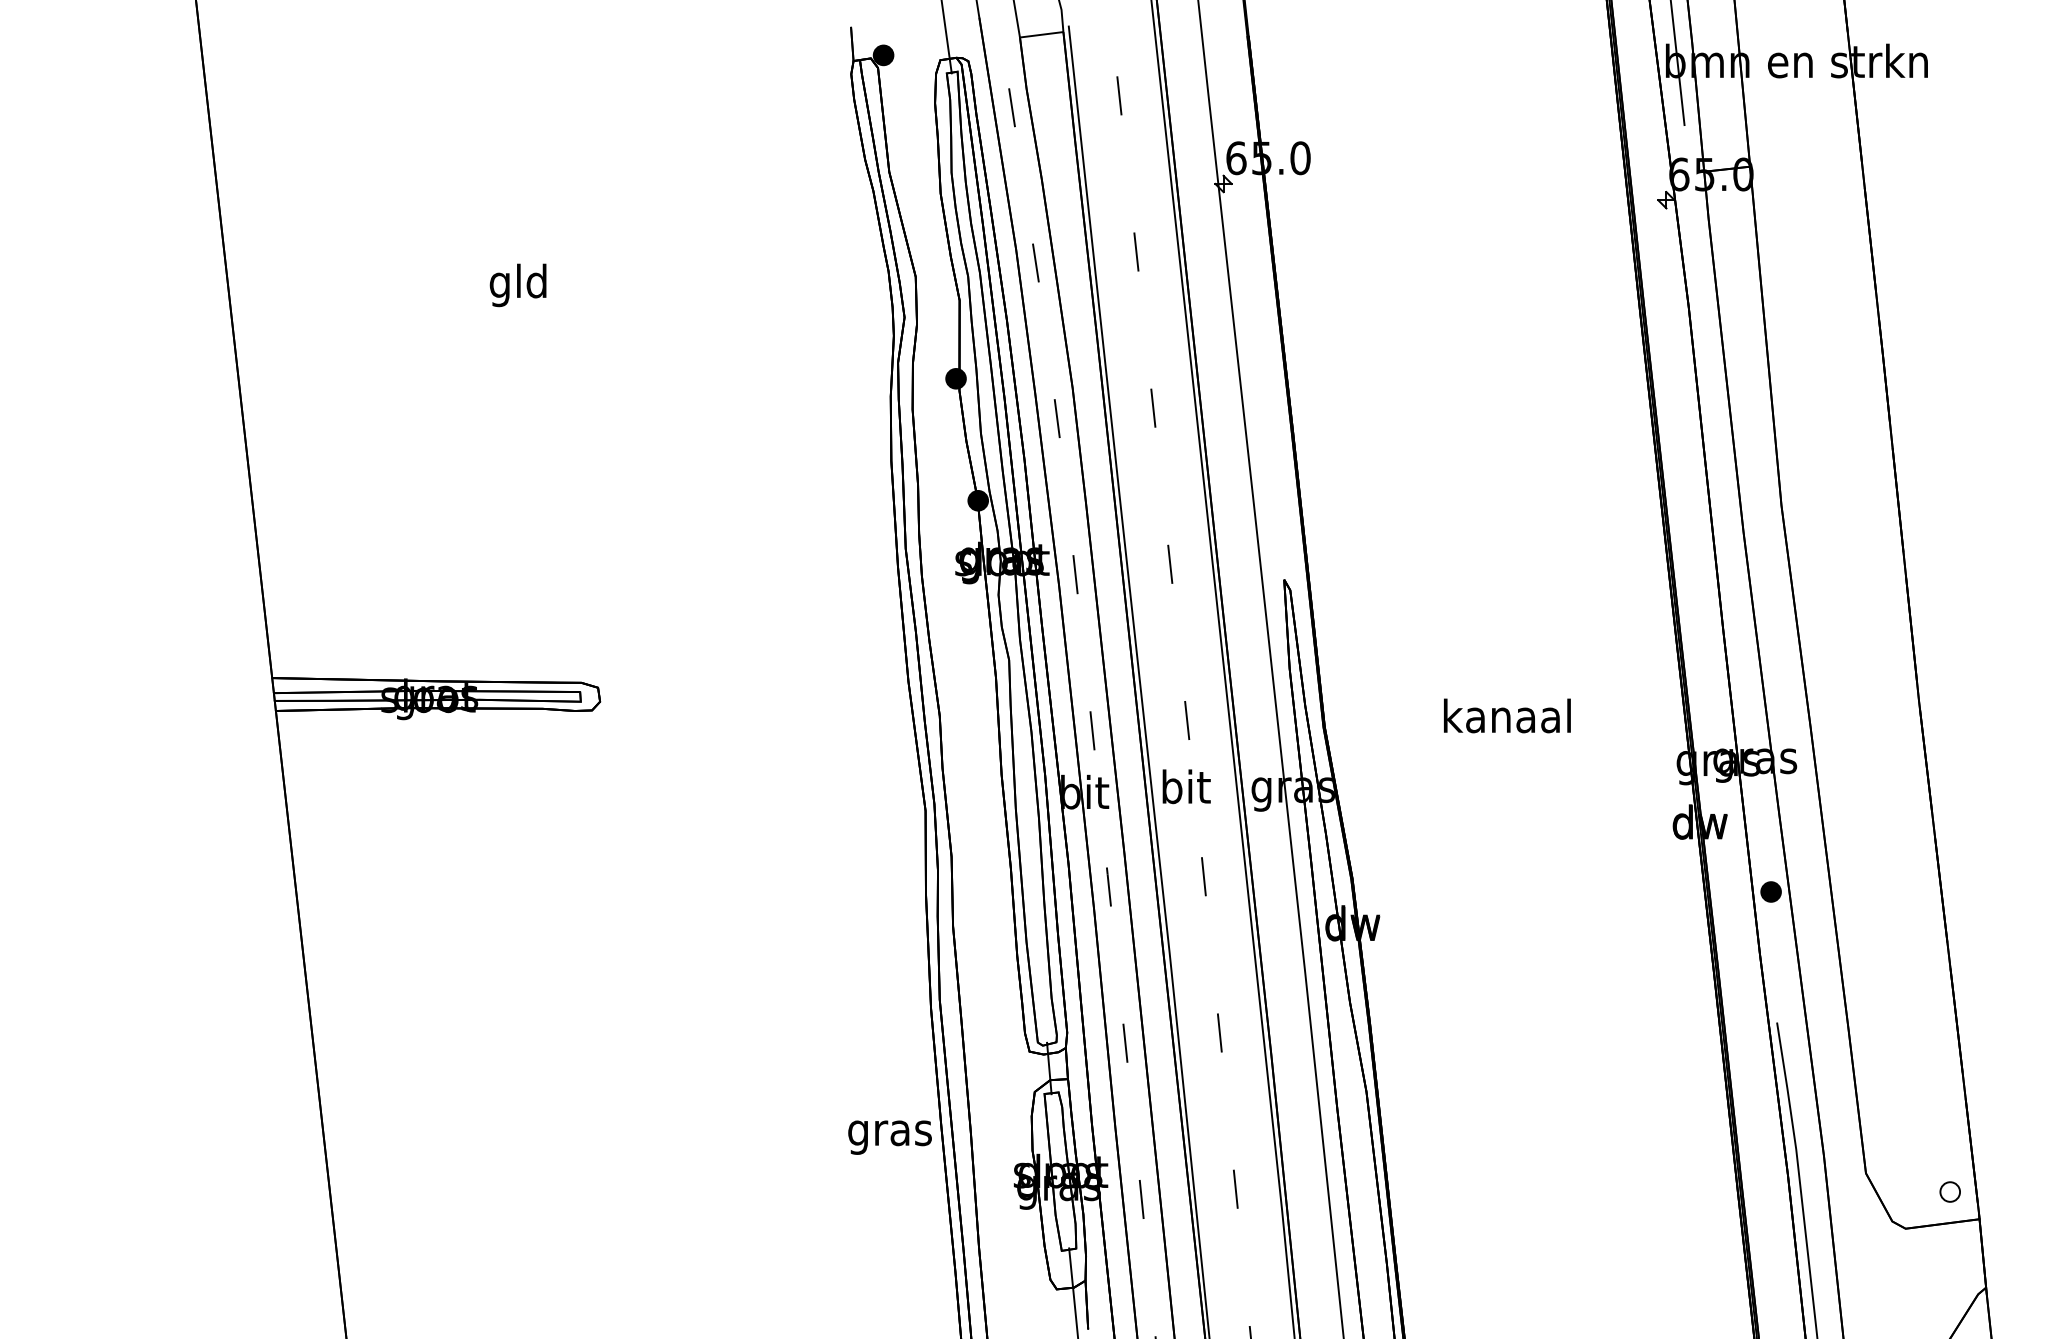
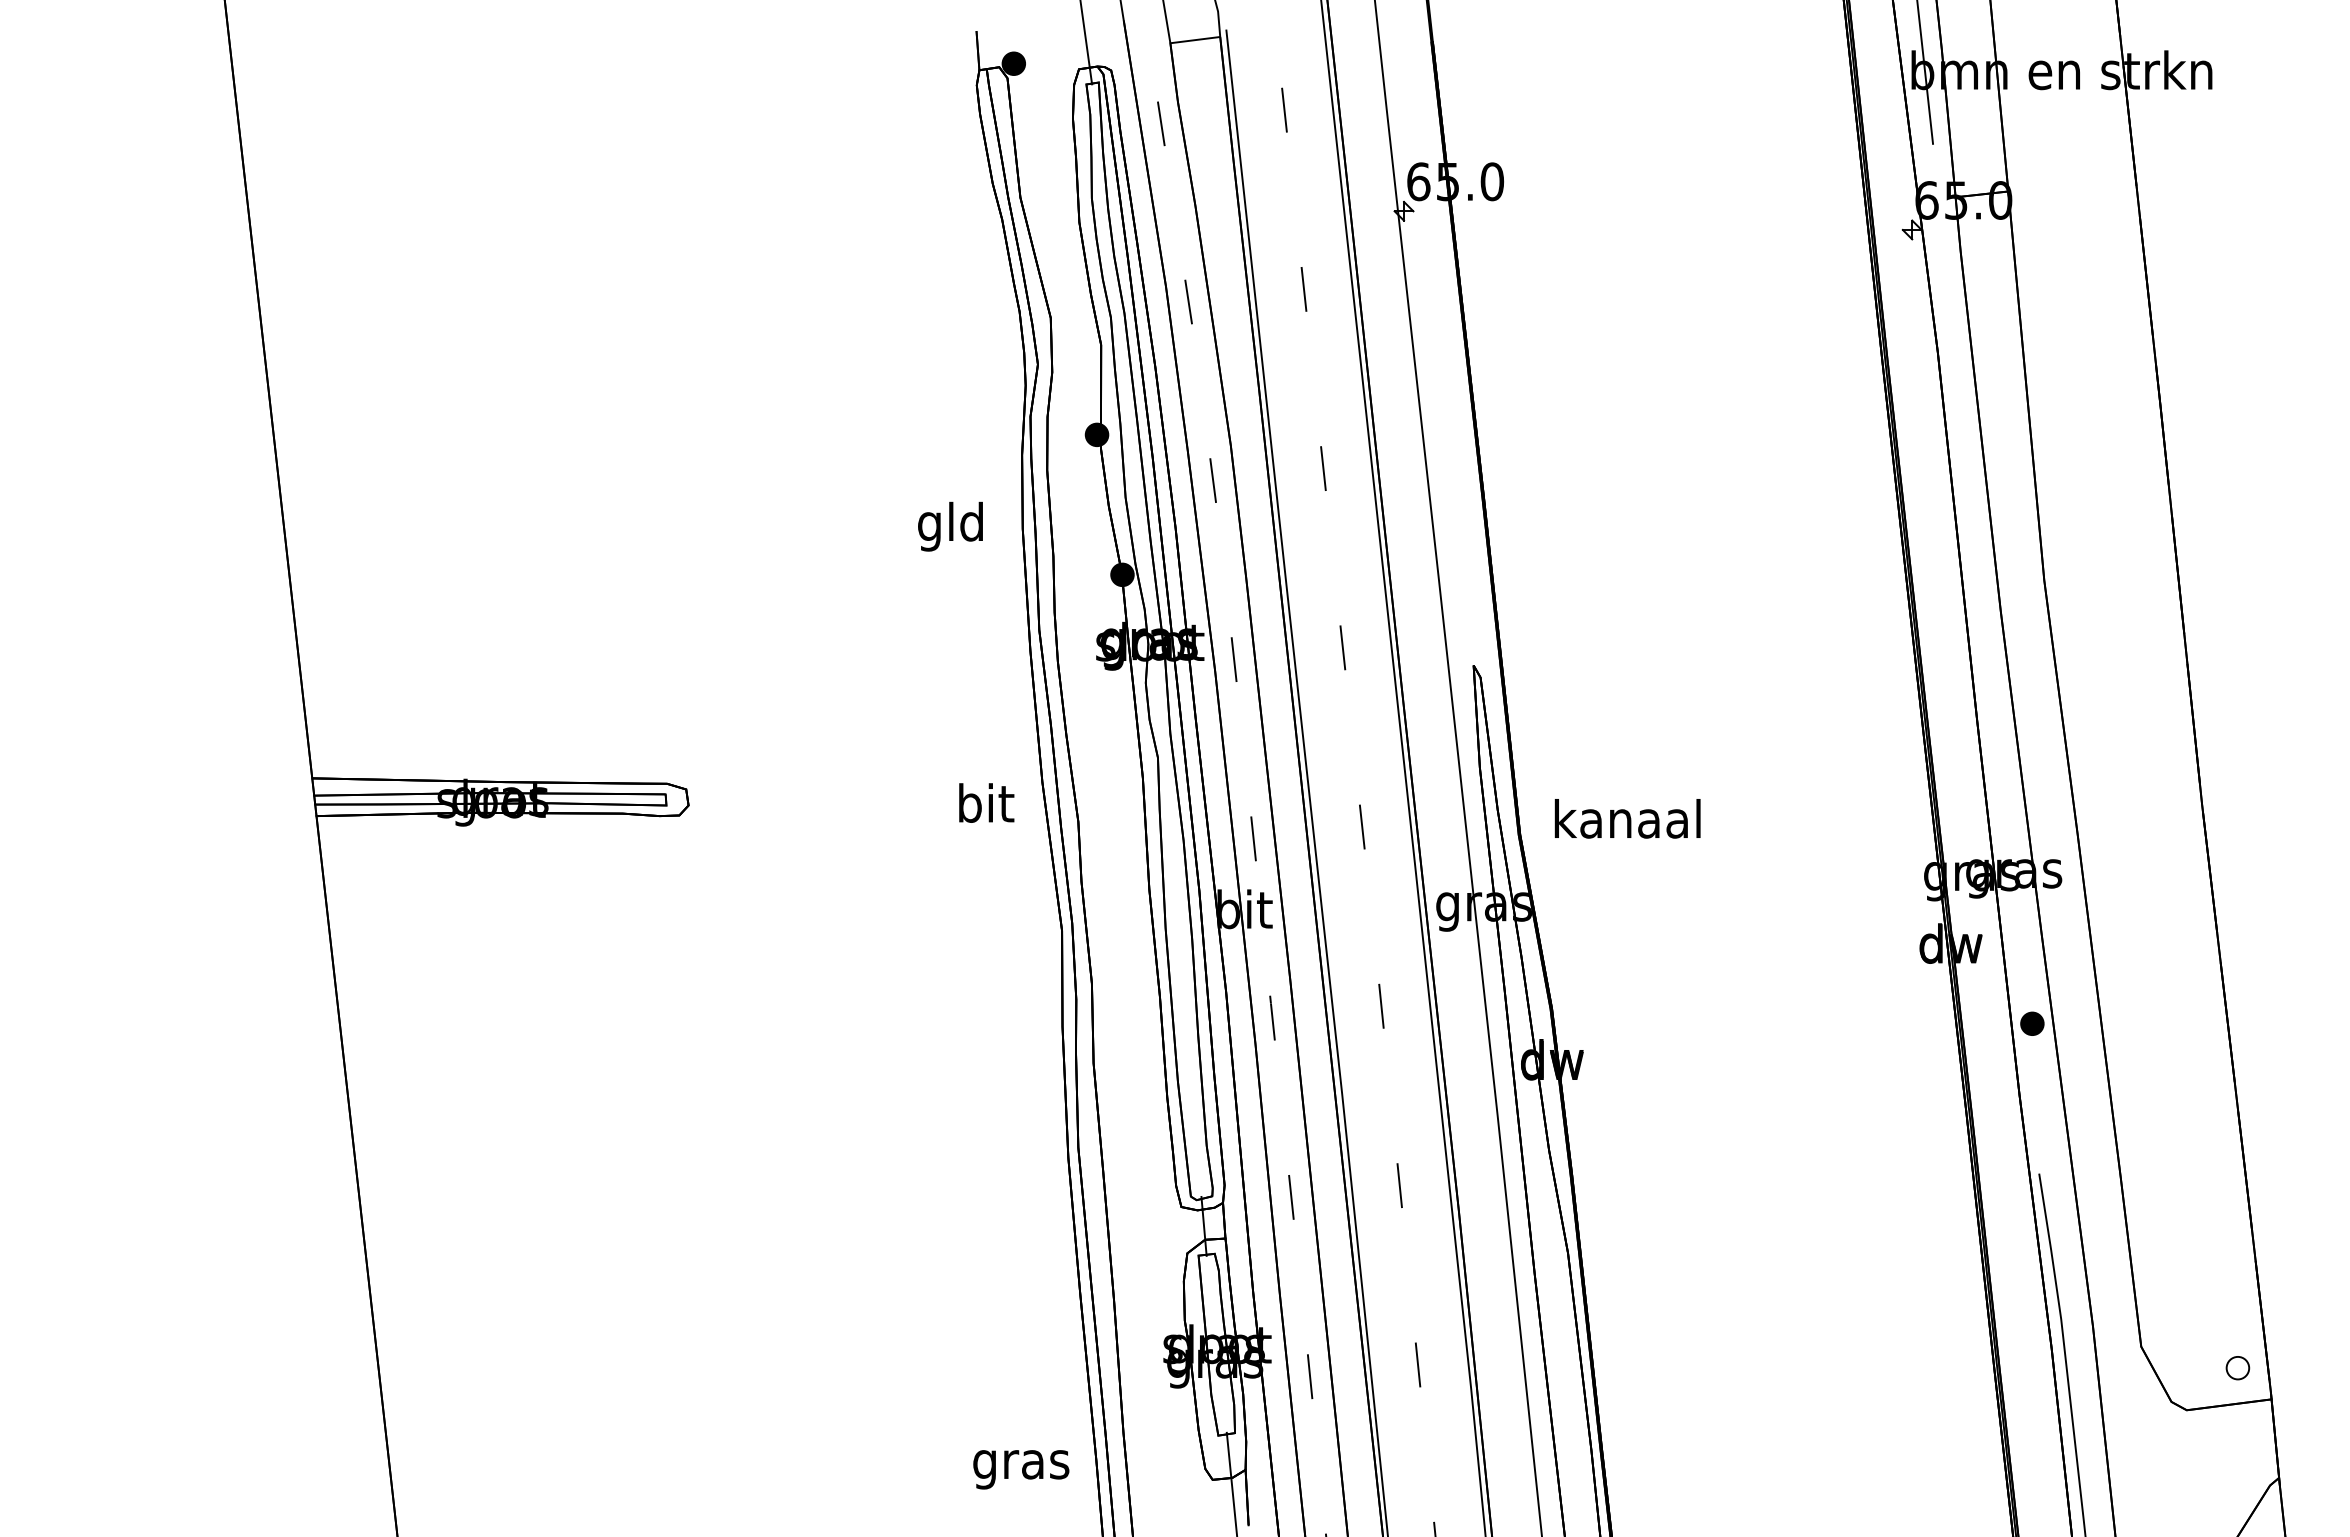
text: (518, 285) -> (950, 526), moved
text: (1507, 715) -> (1627, 818), moved
text: (1186, 786) -> (986, 802), moved
text: (890, 1137) -> (1021, 1469), moved

